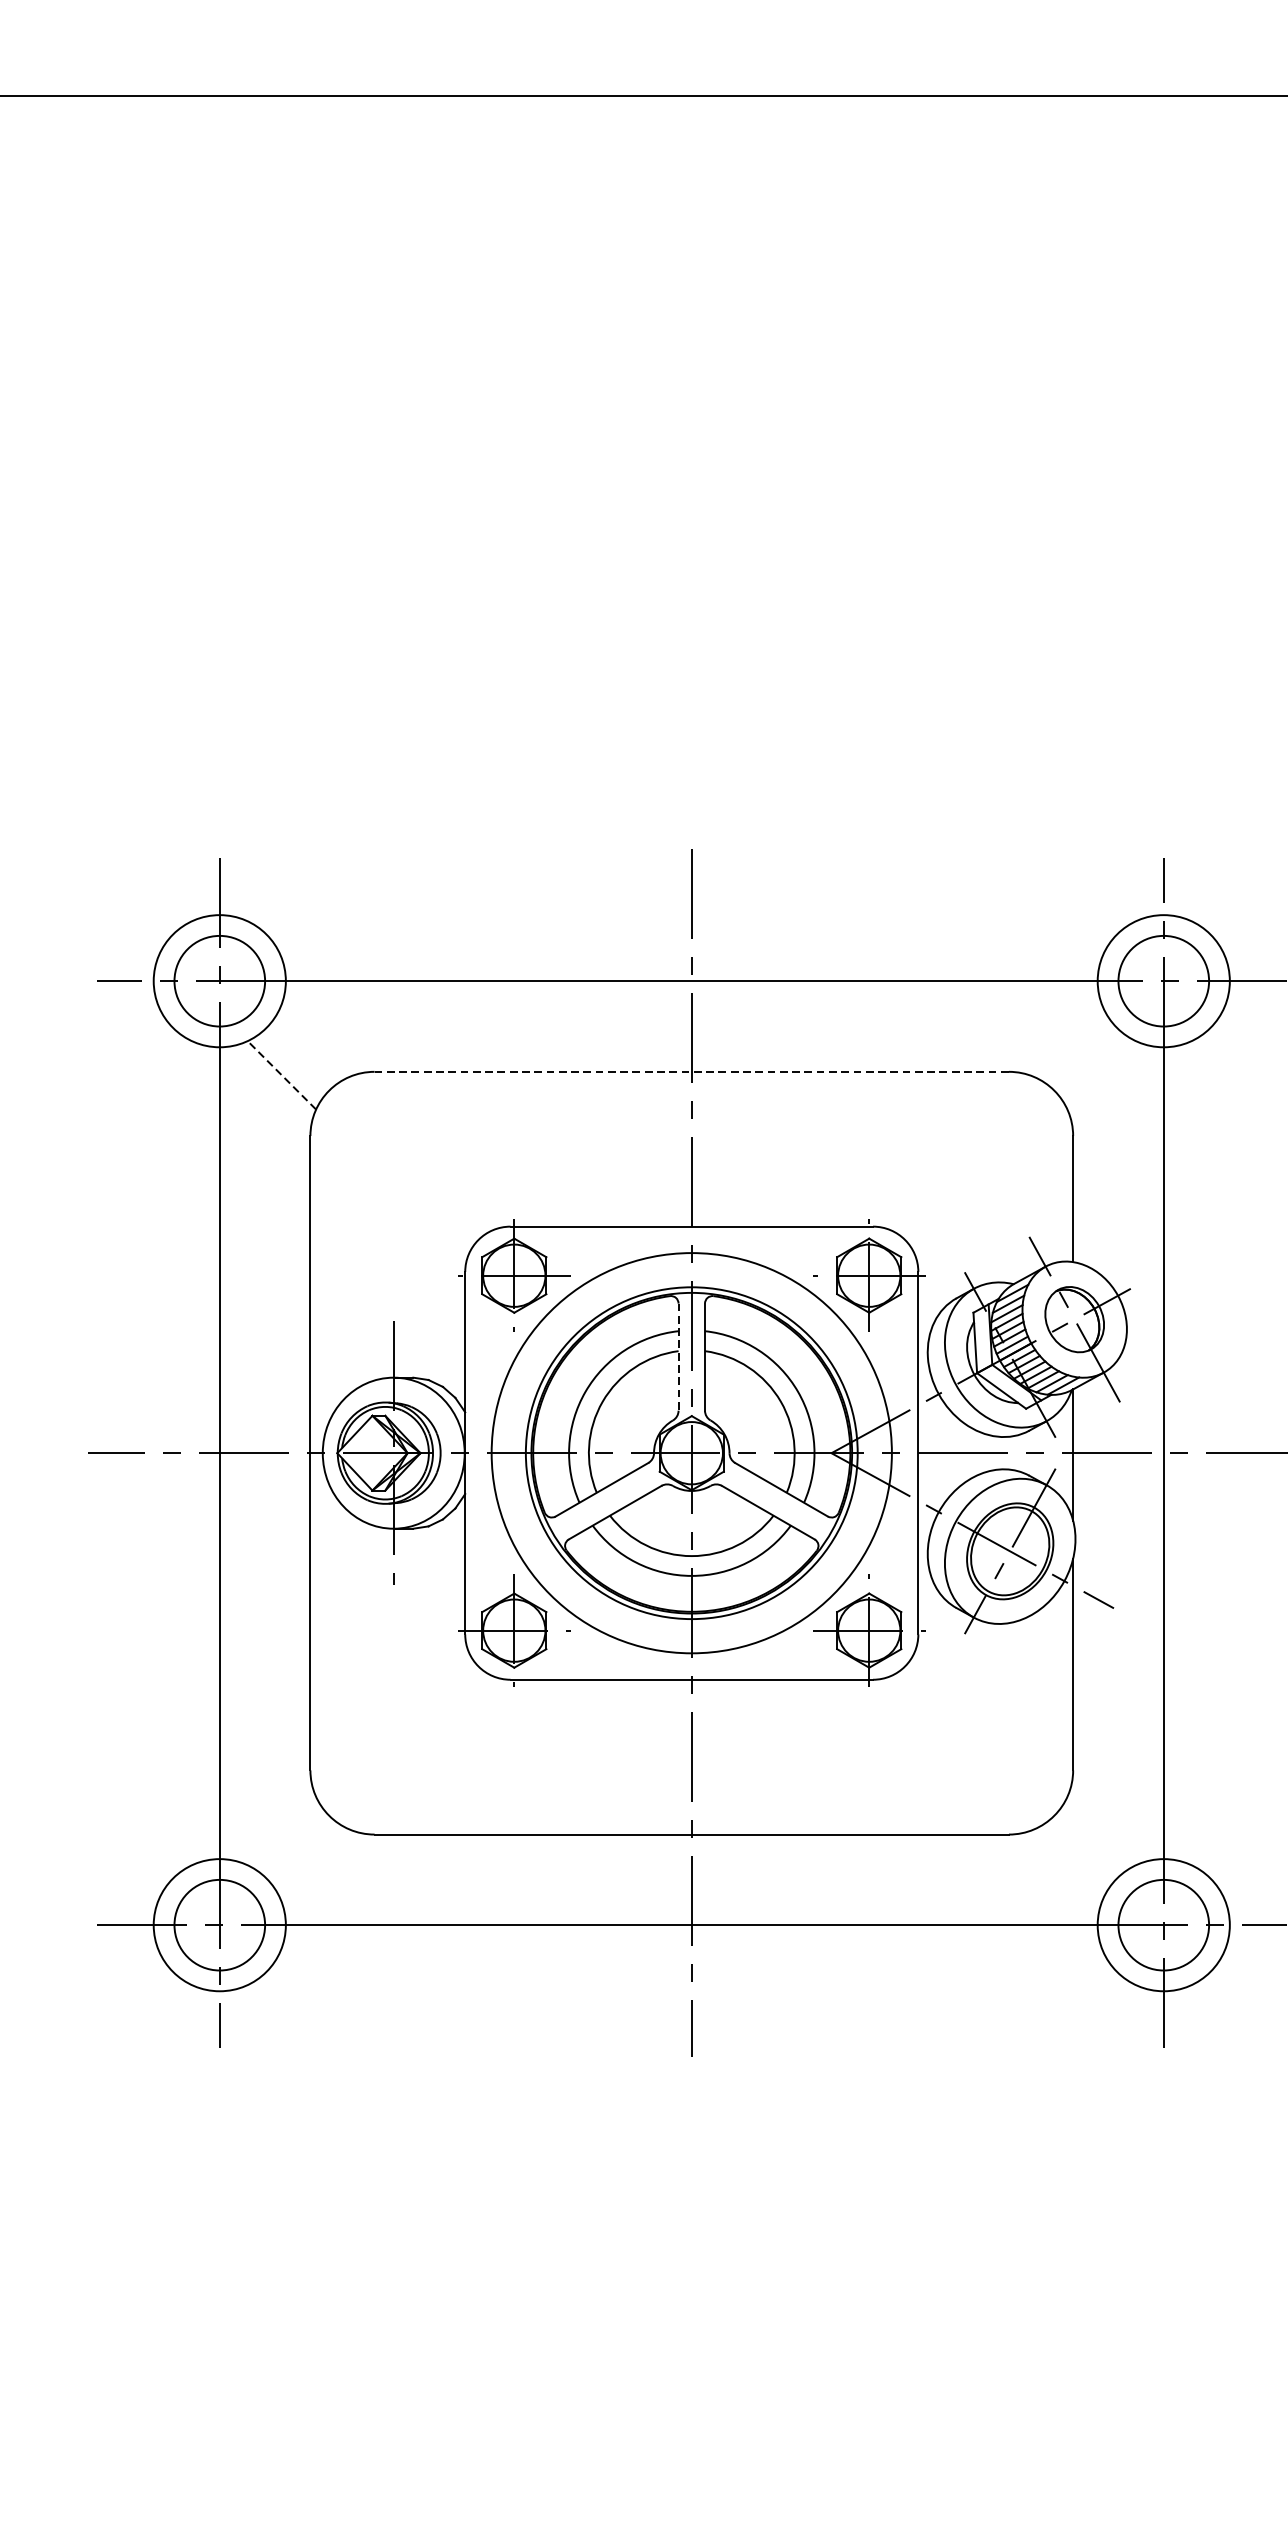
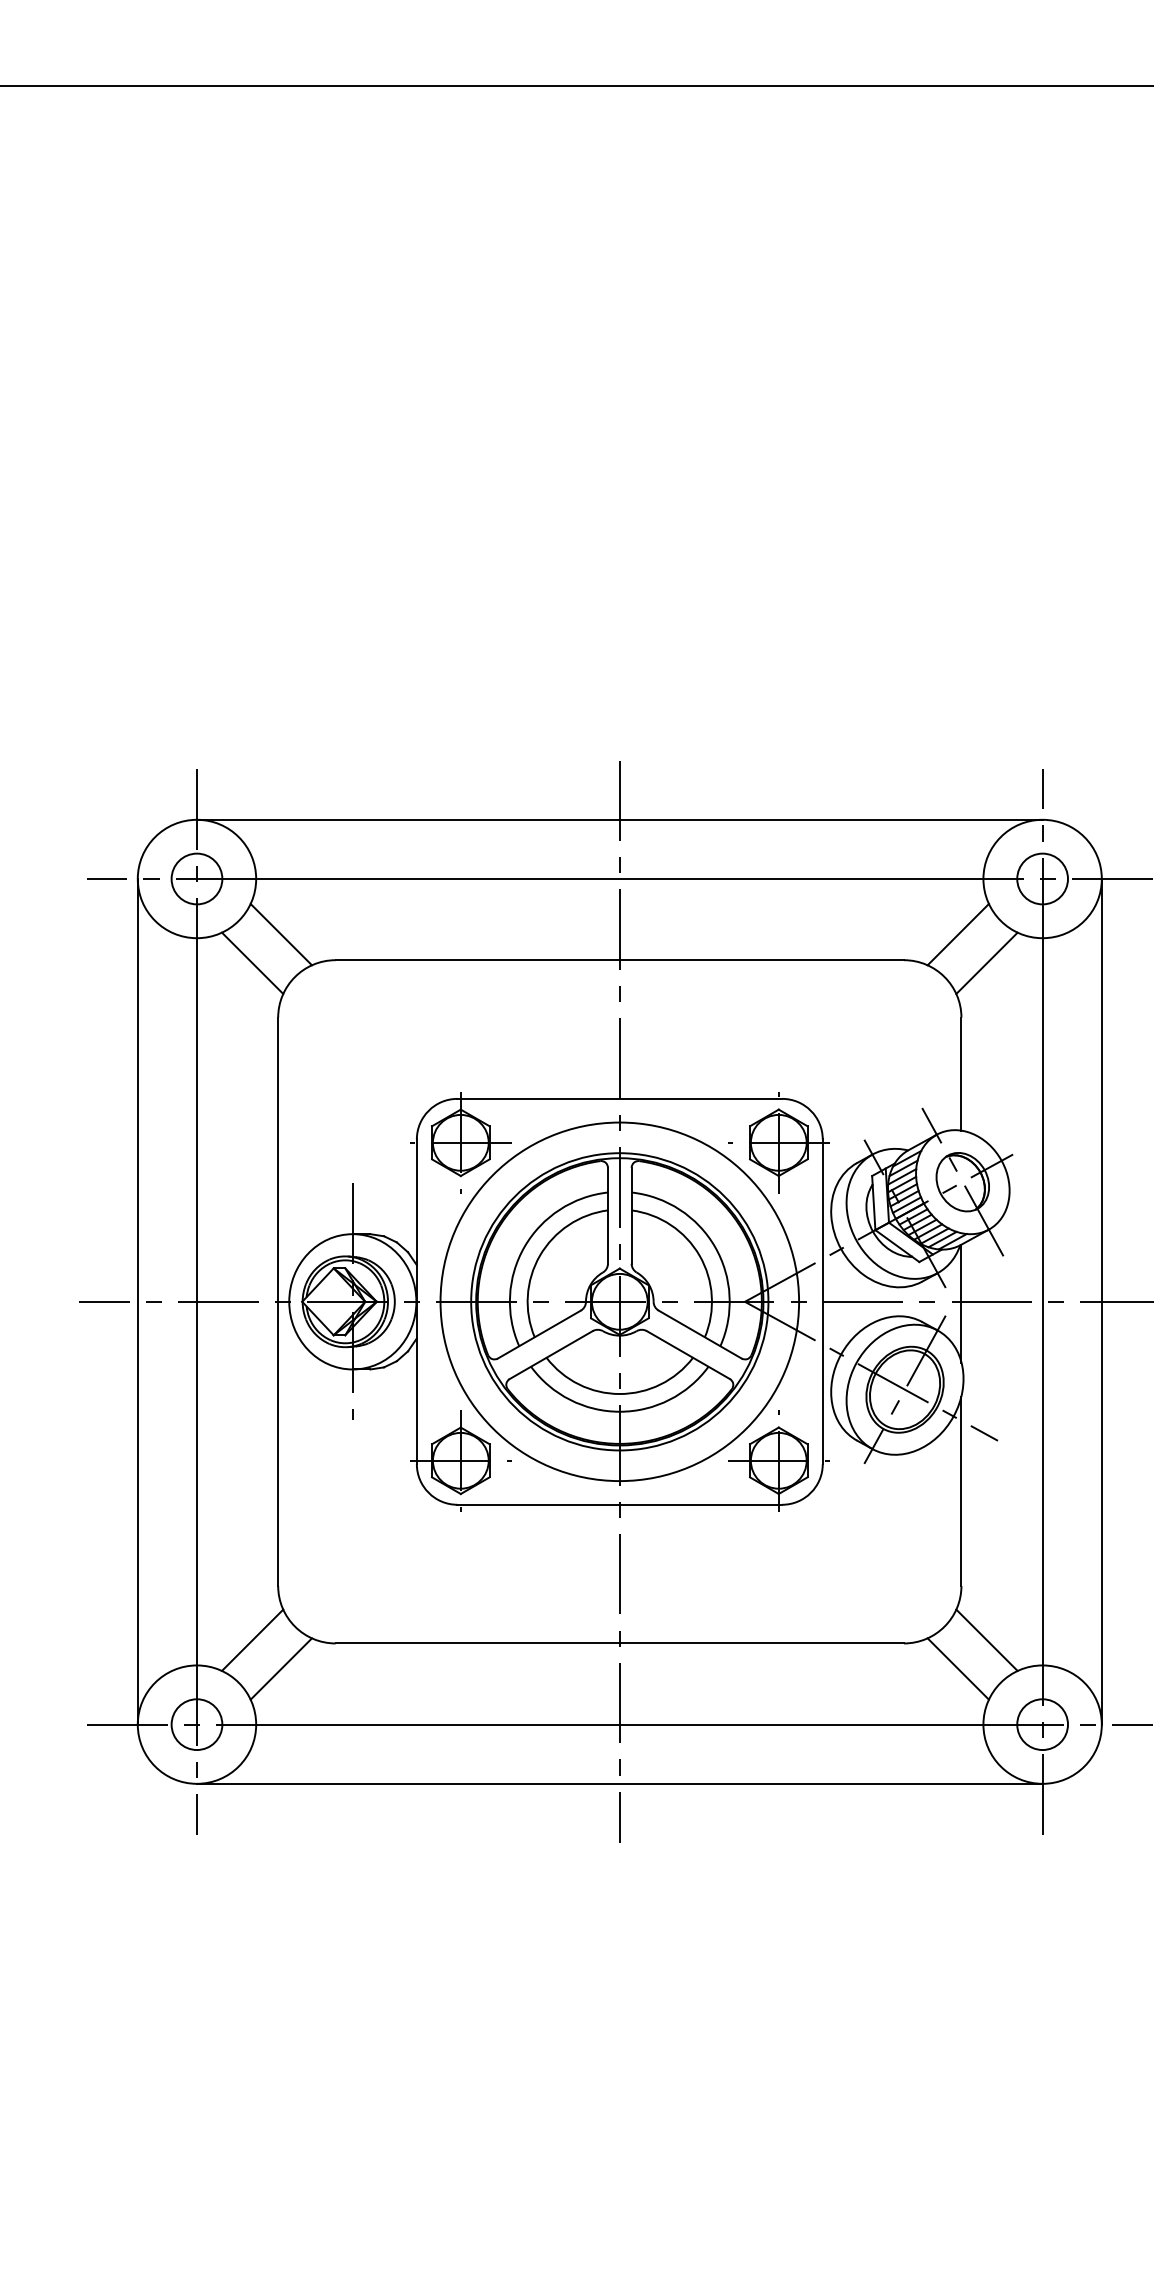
line: (691, 914) -> (619, 819), added
circle: (219, 980) -> (196, 878), size x0.62
circle: (1163, 980) -> (1042, 878), size x0.62
line: (314, 1043) -> (281, 934), added
line: (1068, 1043) -> (957, 934), added
line: (692, 1072) -> (620, 960), dashed -> solid
line: (281, 1074) -> (252, 962), dashed -> solid
line: (1101, 1074) -> (986, 962), added
line: (678, 1356) -> (607, 1215), dashed -> solid
line: (153, 1452) -> (137, 1301), added
line: (1229, 1452) -> (1101, 1301), added
line: (281, 1830) -> (252, 1639), added
line: (1101, 1830) -> (986, 1639), added
line: (314, 1862) -> (281, 1668), added
line: (1068, 1862) -> (957, 1668), added
circle: (219, 1925) -> (196, 1724), size x0.62
circle: (1163, 1925) -> (1042, 1724), size x0.62
line: (691, 1990) -> (619, 1783), added

